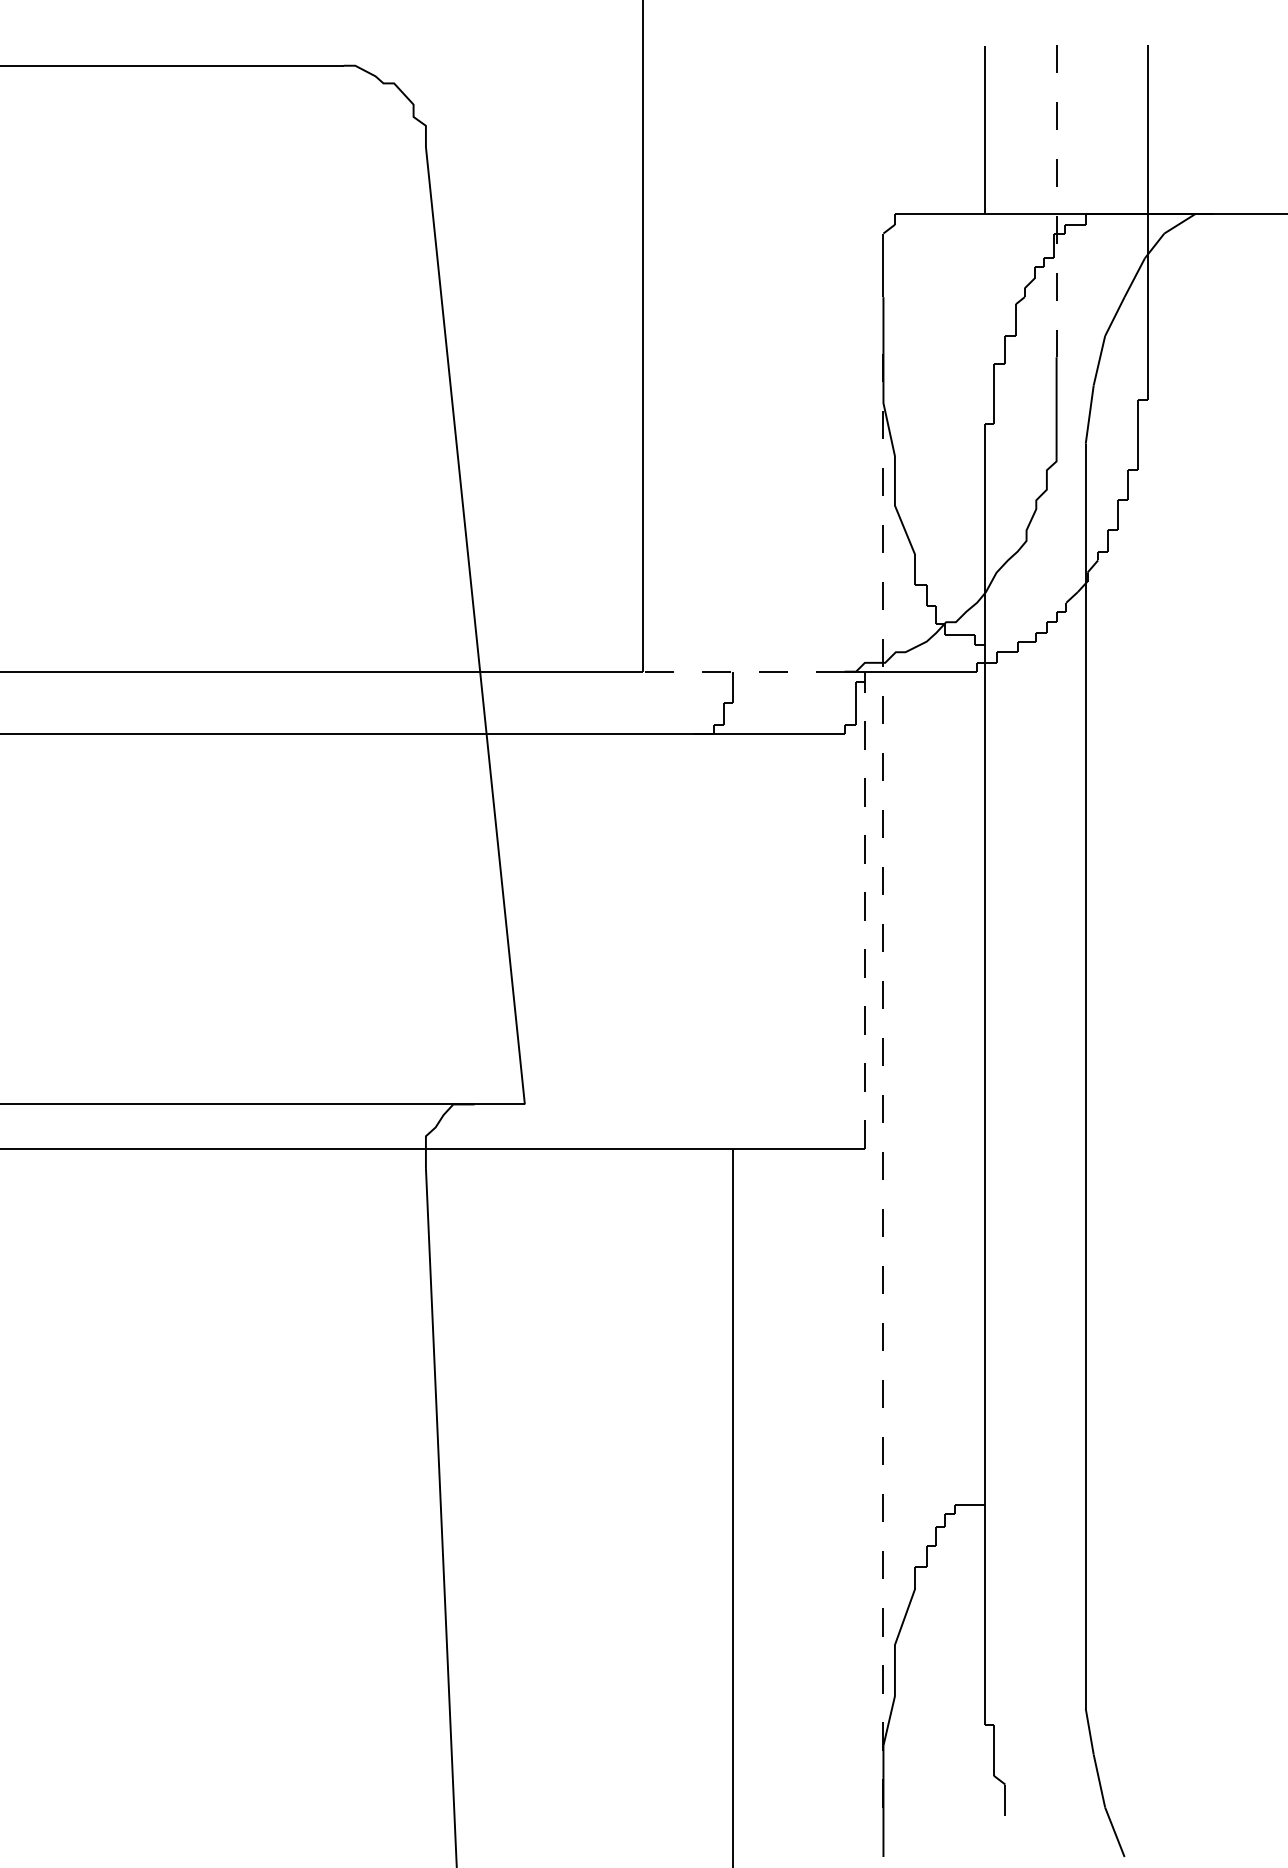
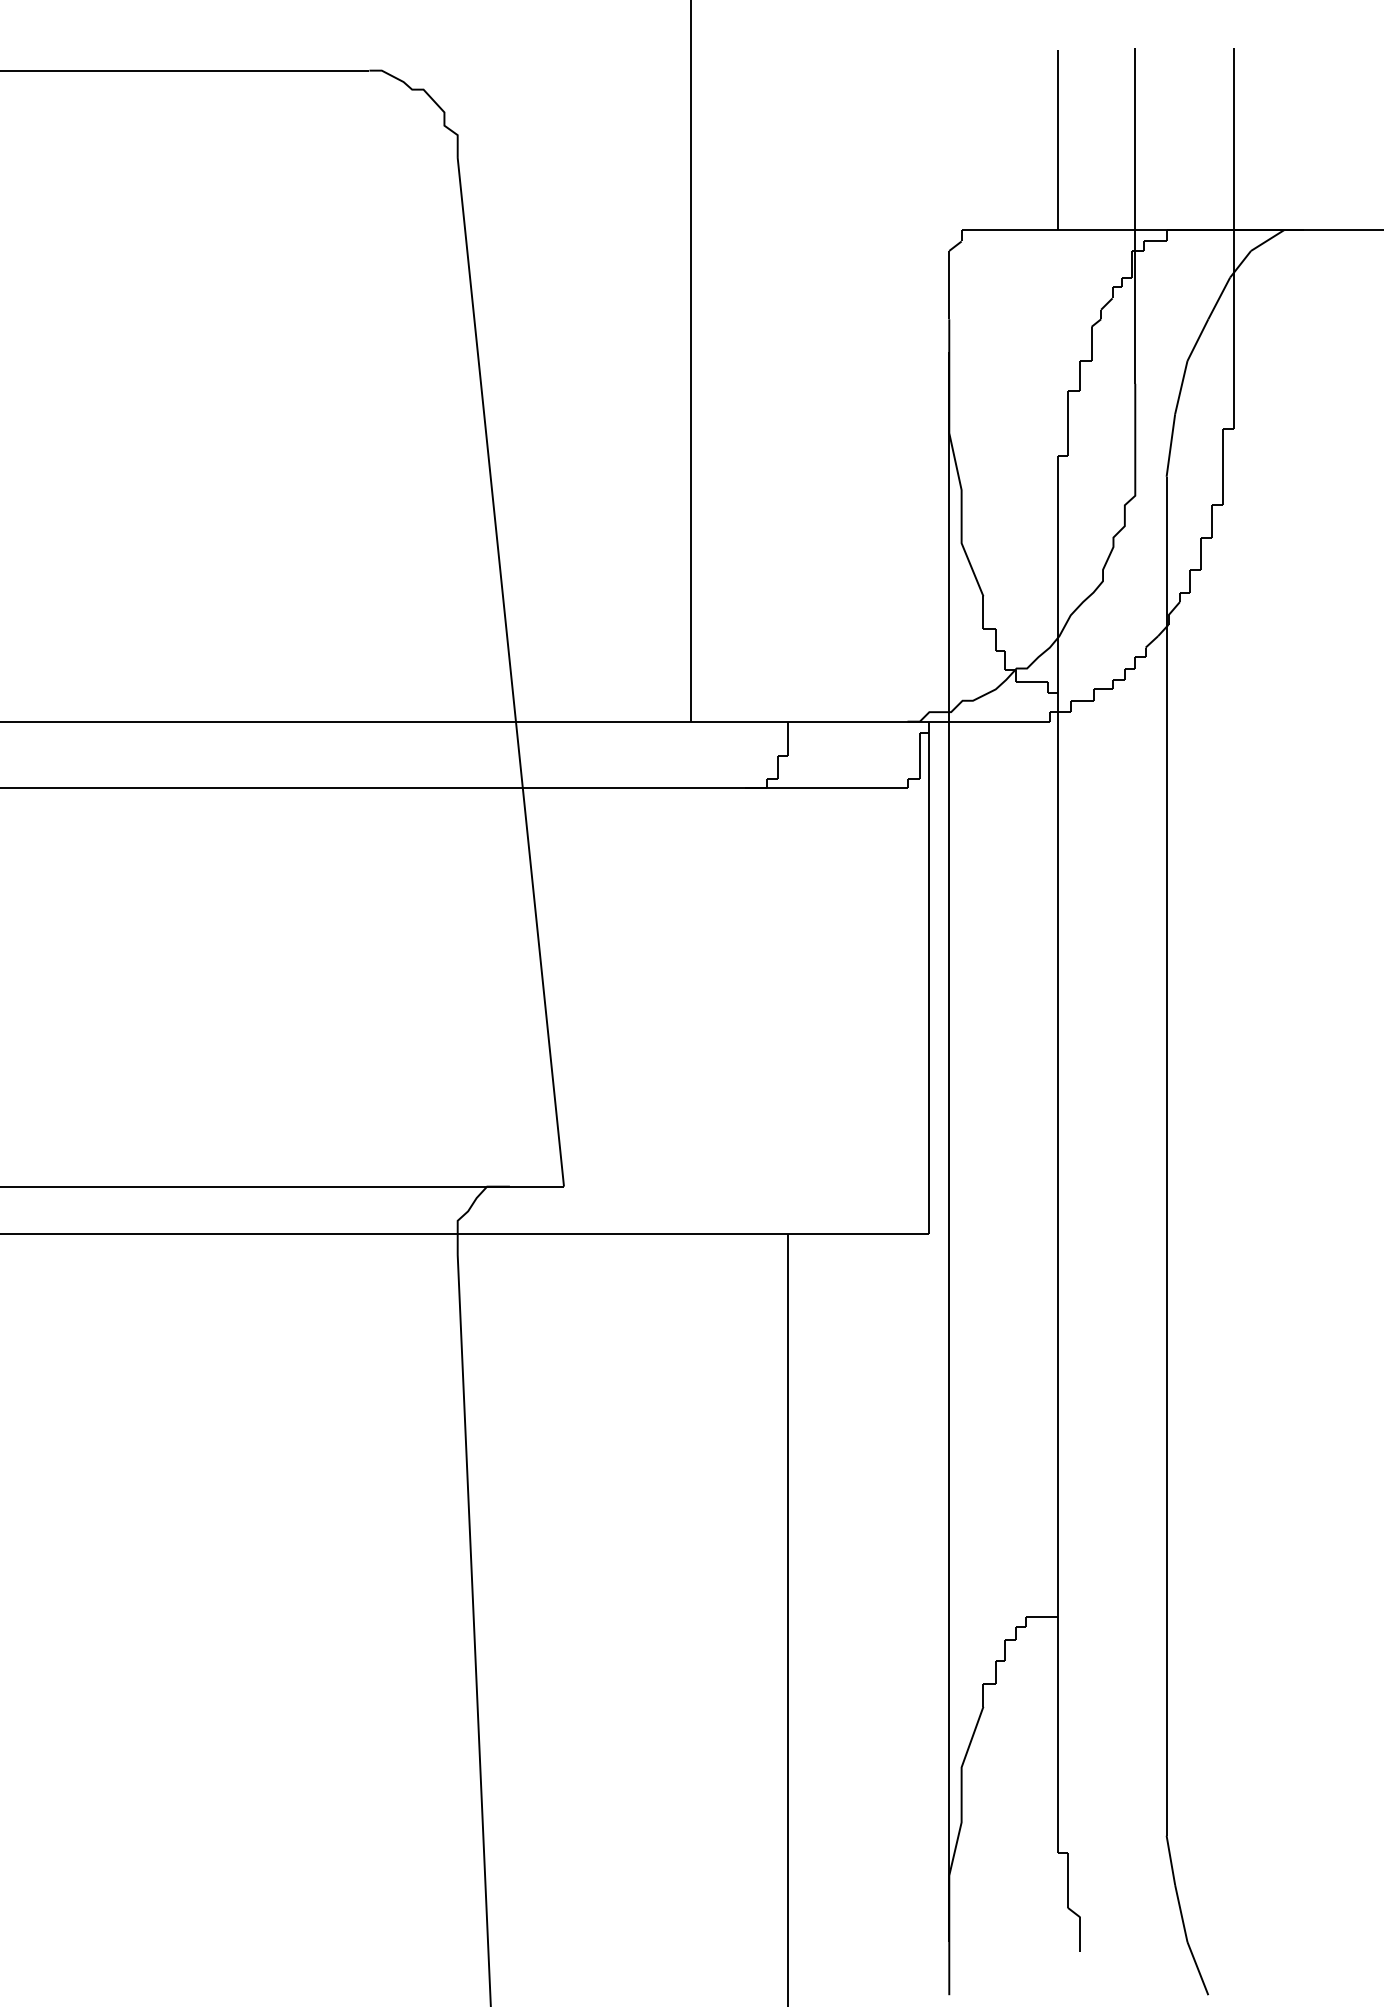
line: (1056, 201) -> (1135, 216), dashed -> solid
line: (743, 671) -> (798, 721), dashed -> solid
line: (864, 909) -> (928, 977), dashed -> solid
line: (883, 1066) -> (949, 1145), dashed -> solid

